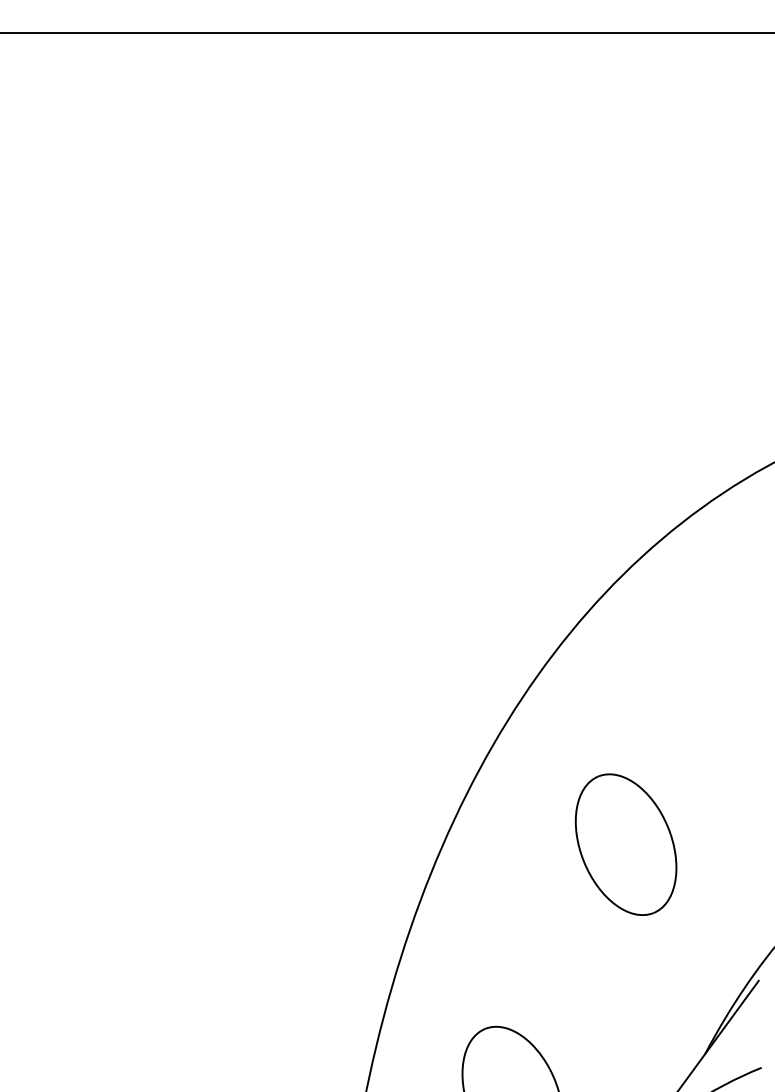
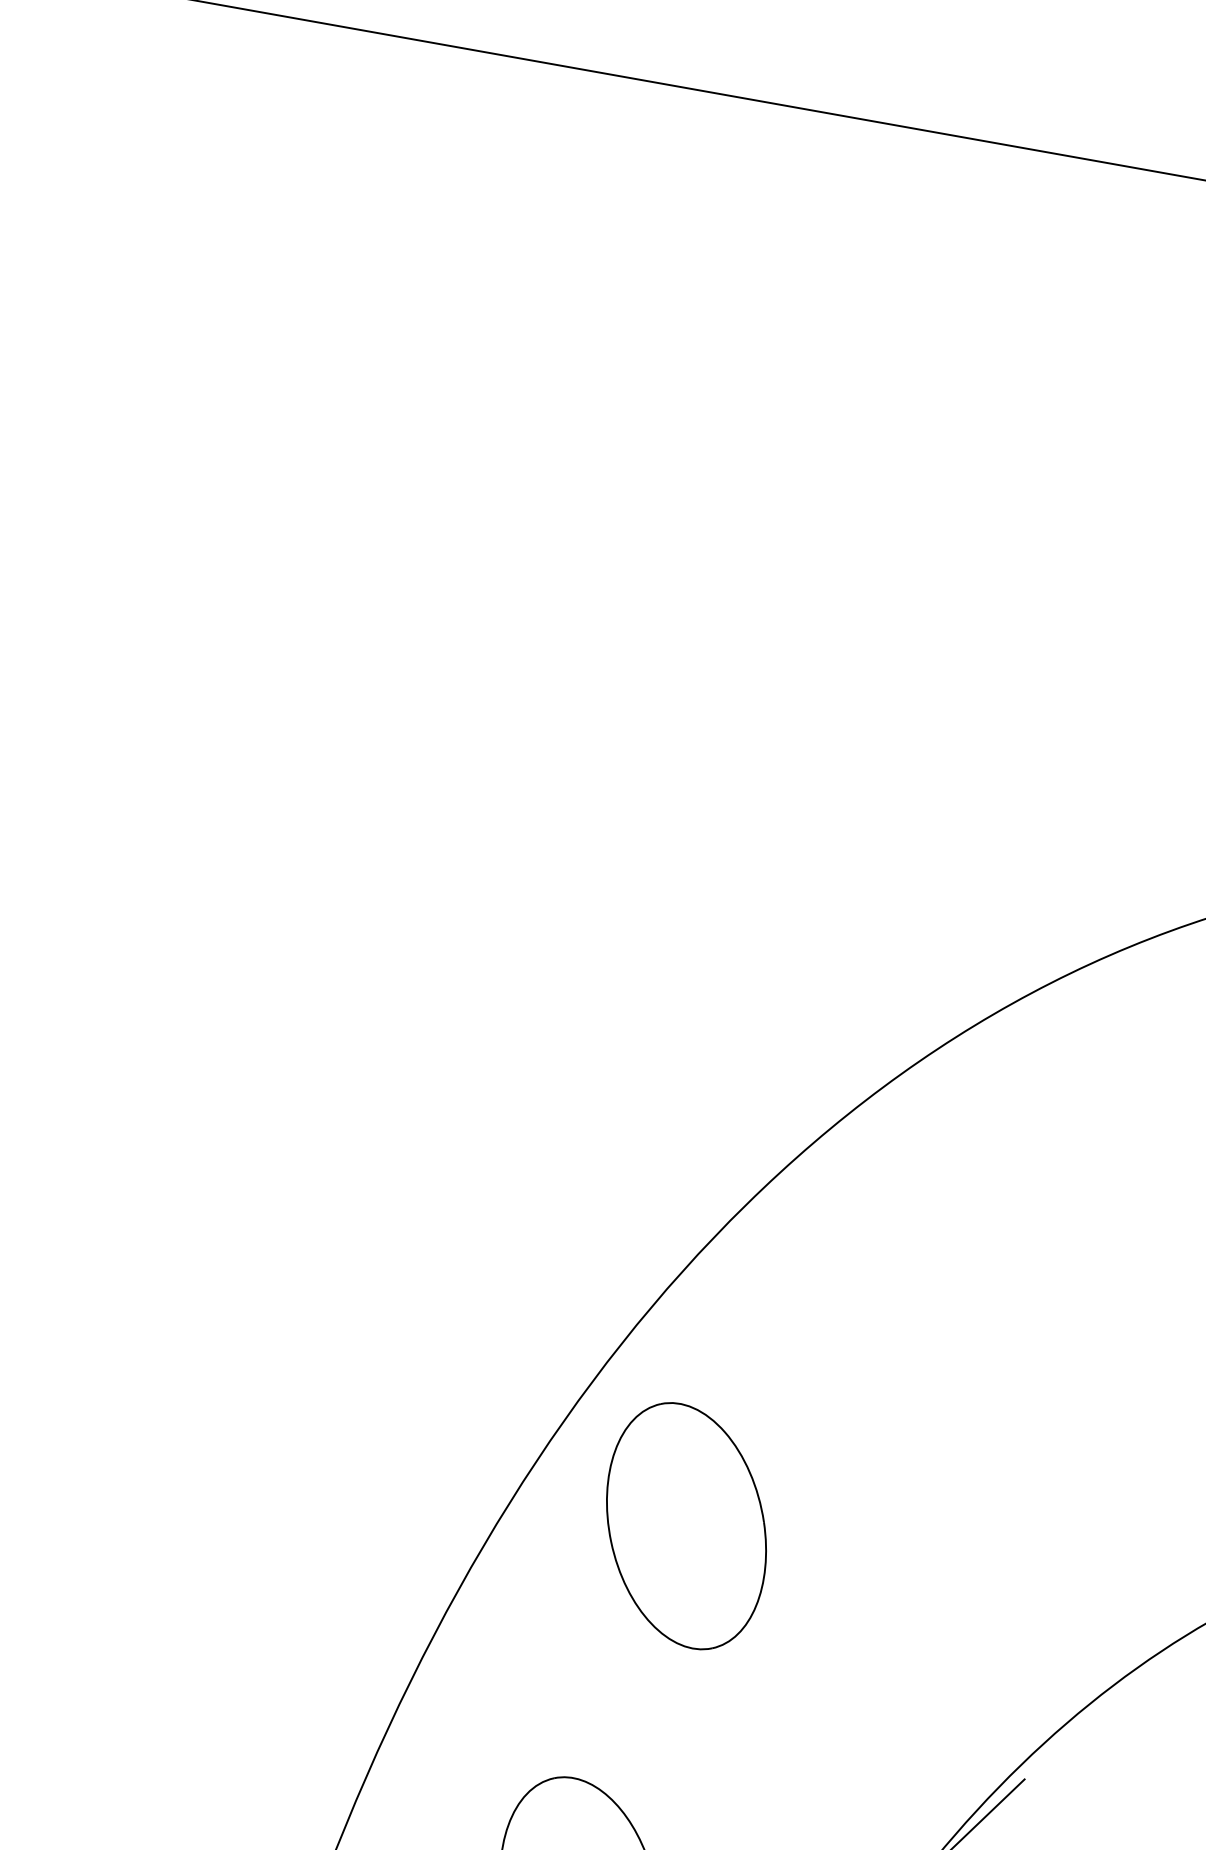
part: (625, 844) -> (685, 1525), moved

